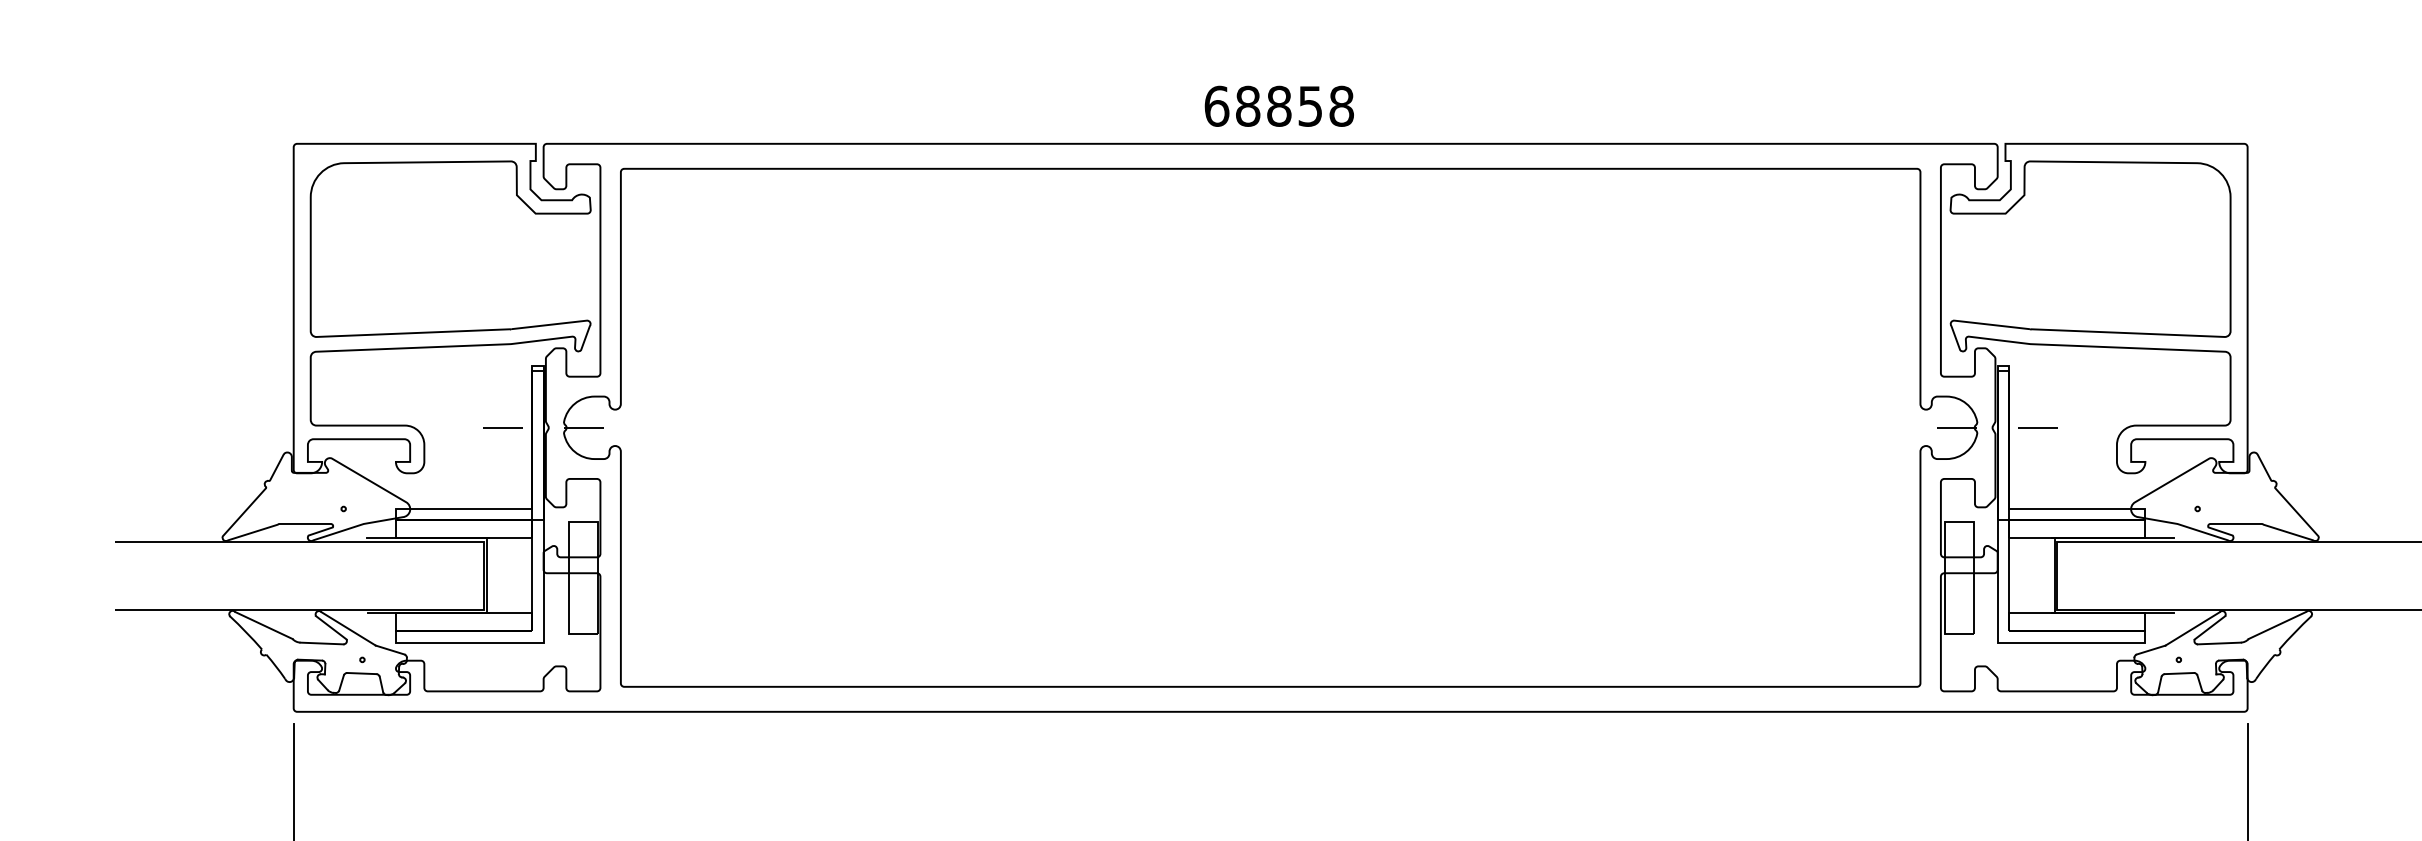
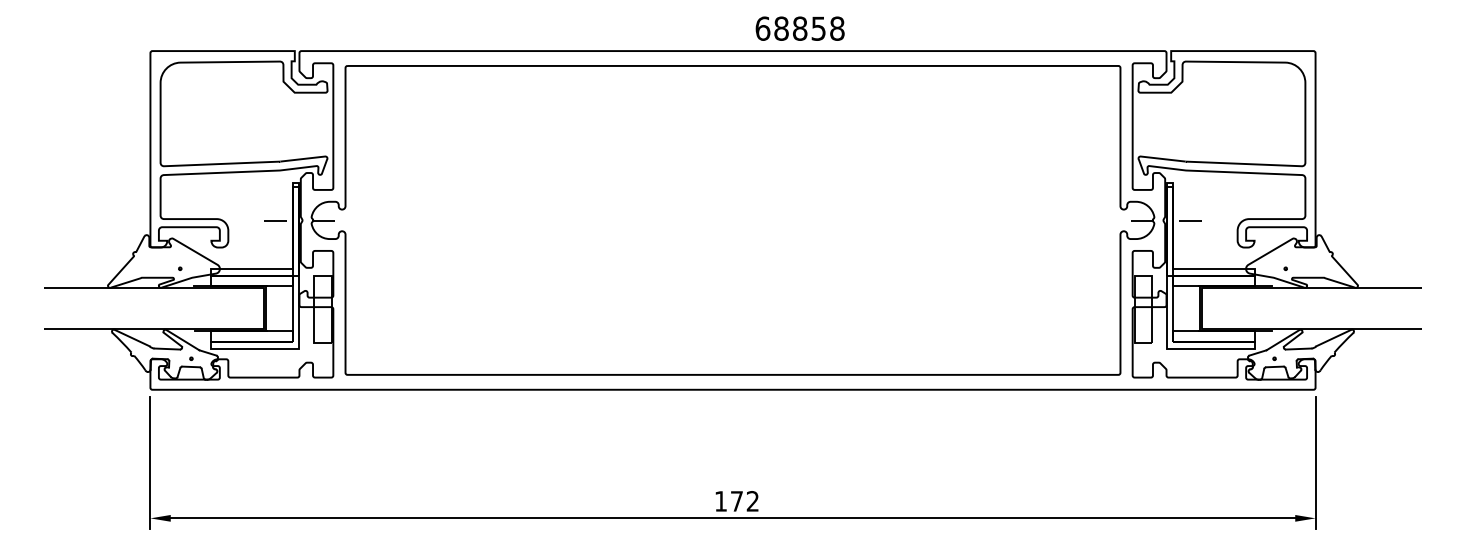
text: (1278, 105) -> (799, 28), moved

